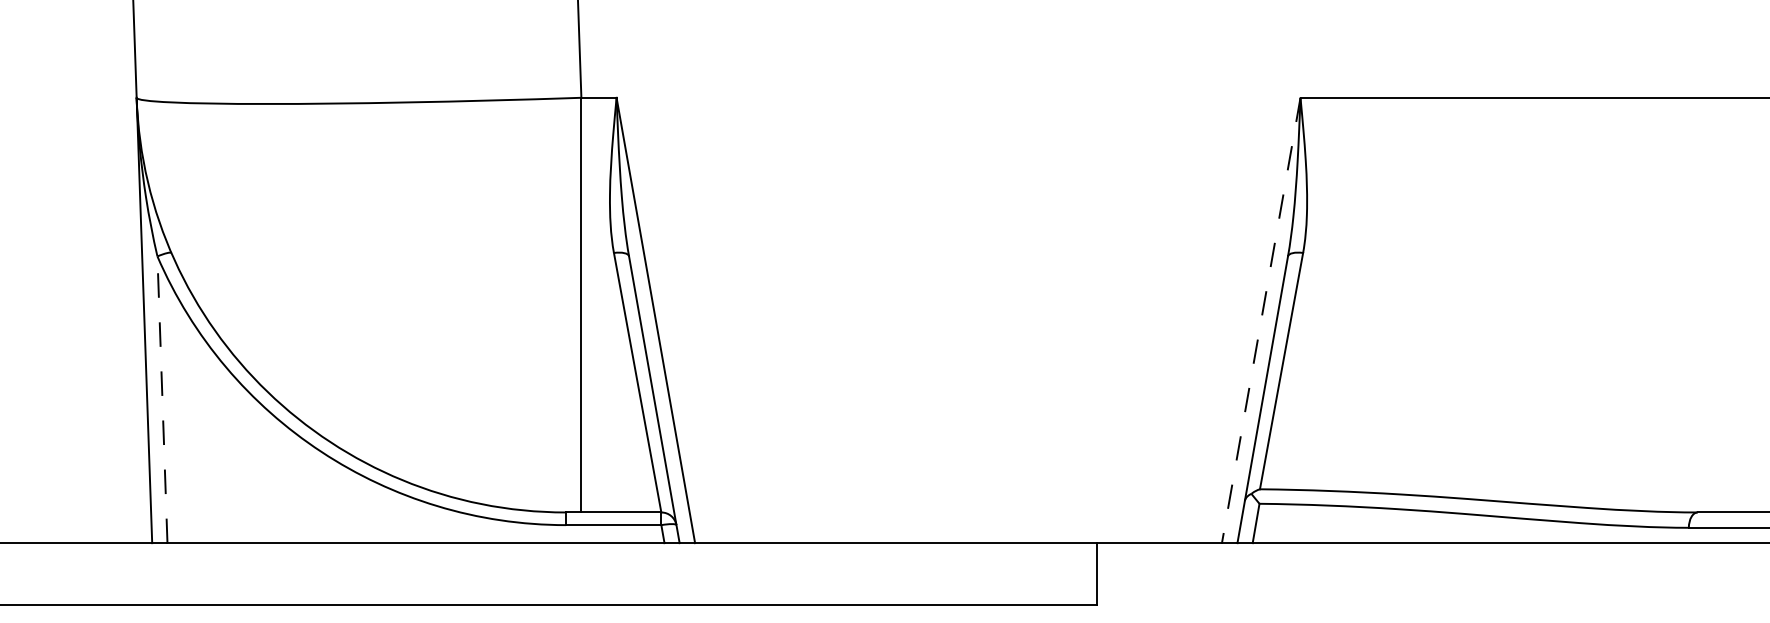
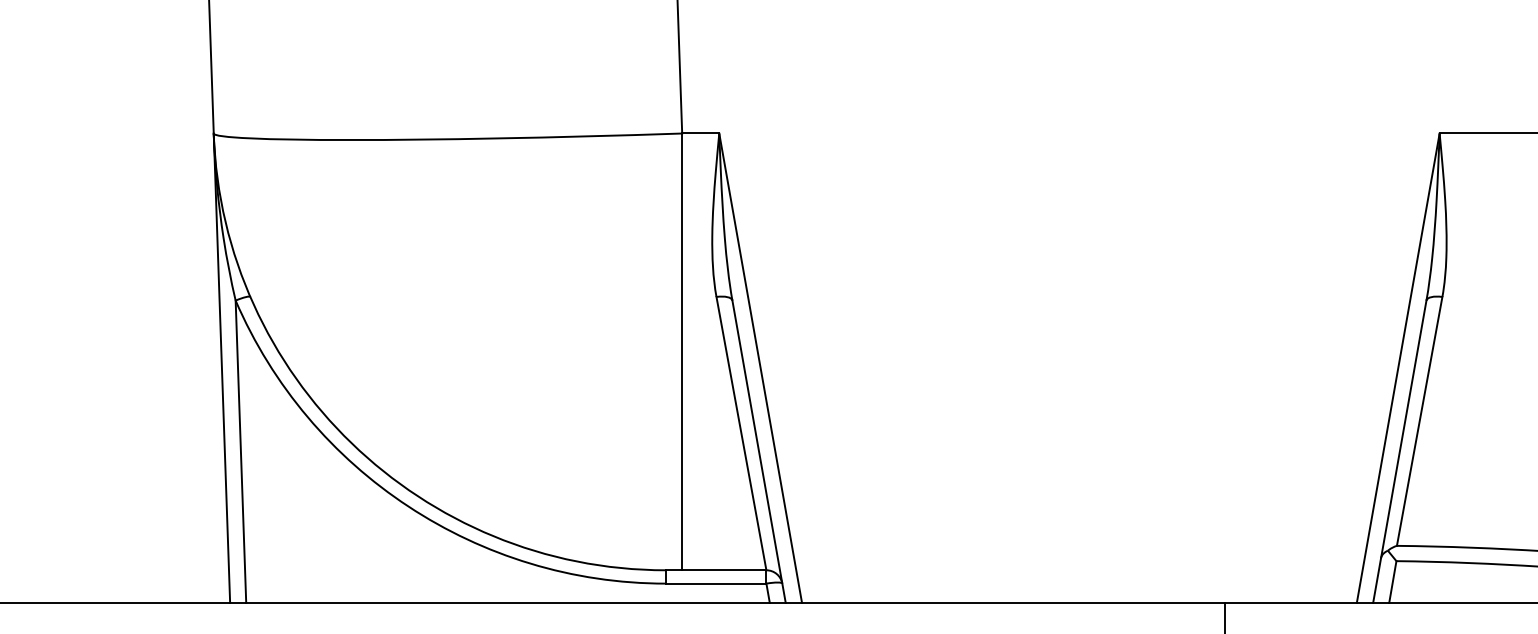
line: (1261, 320) -> (1398, 368), dashed -> solid
line: (162, 399) -> (240, 451), dashed -> solid

